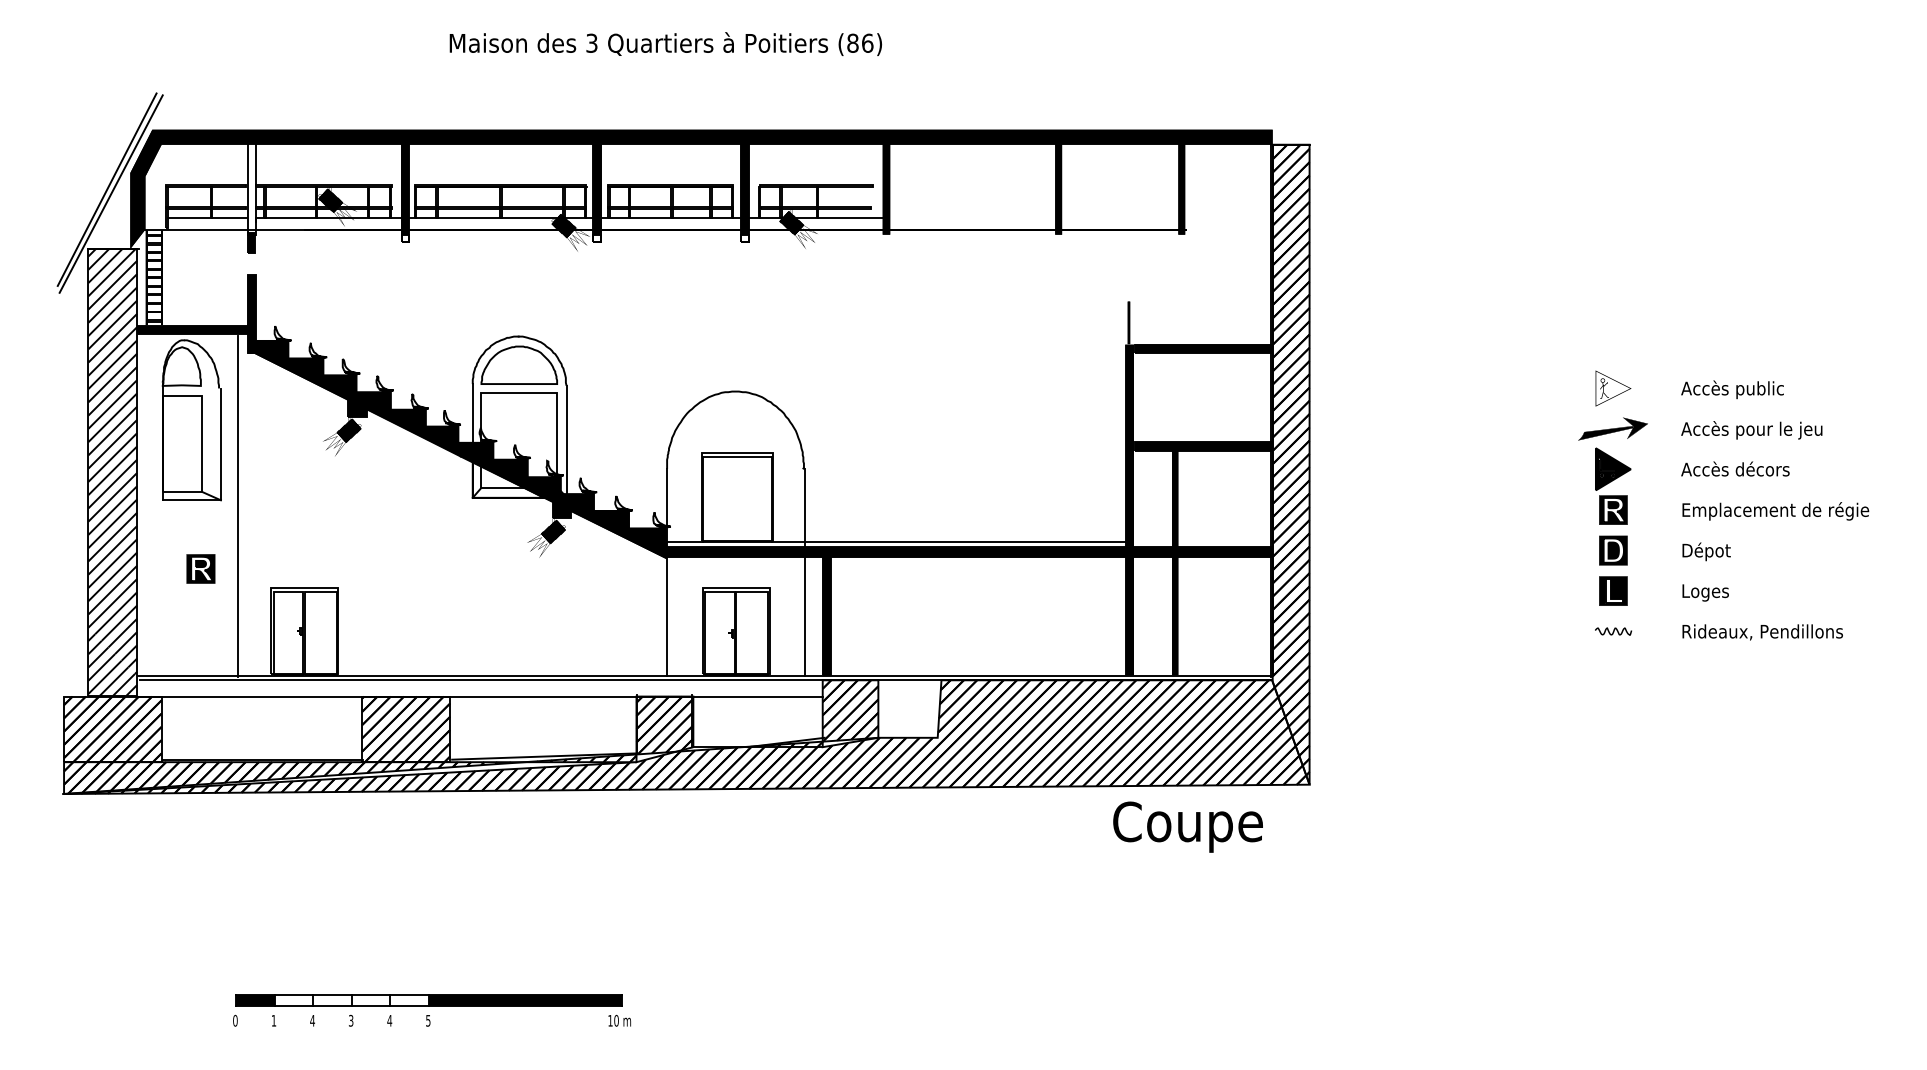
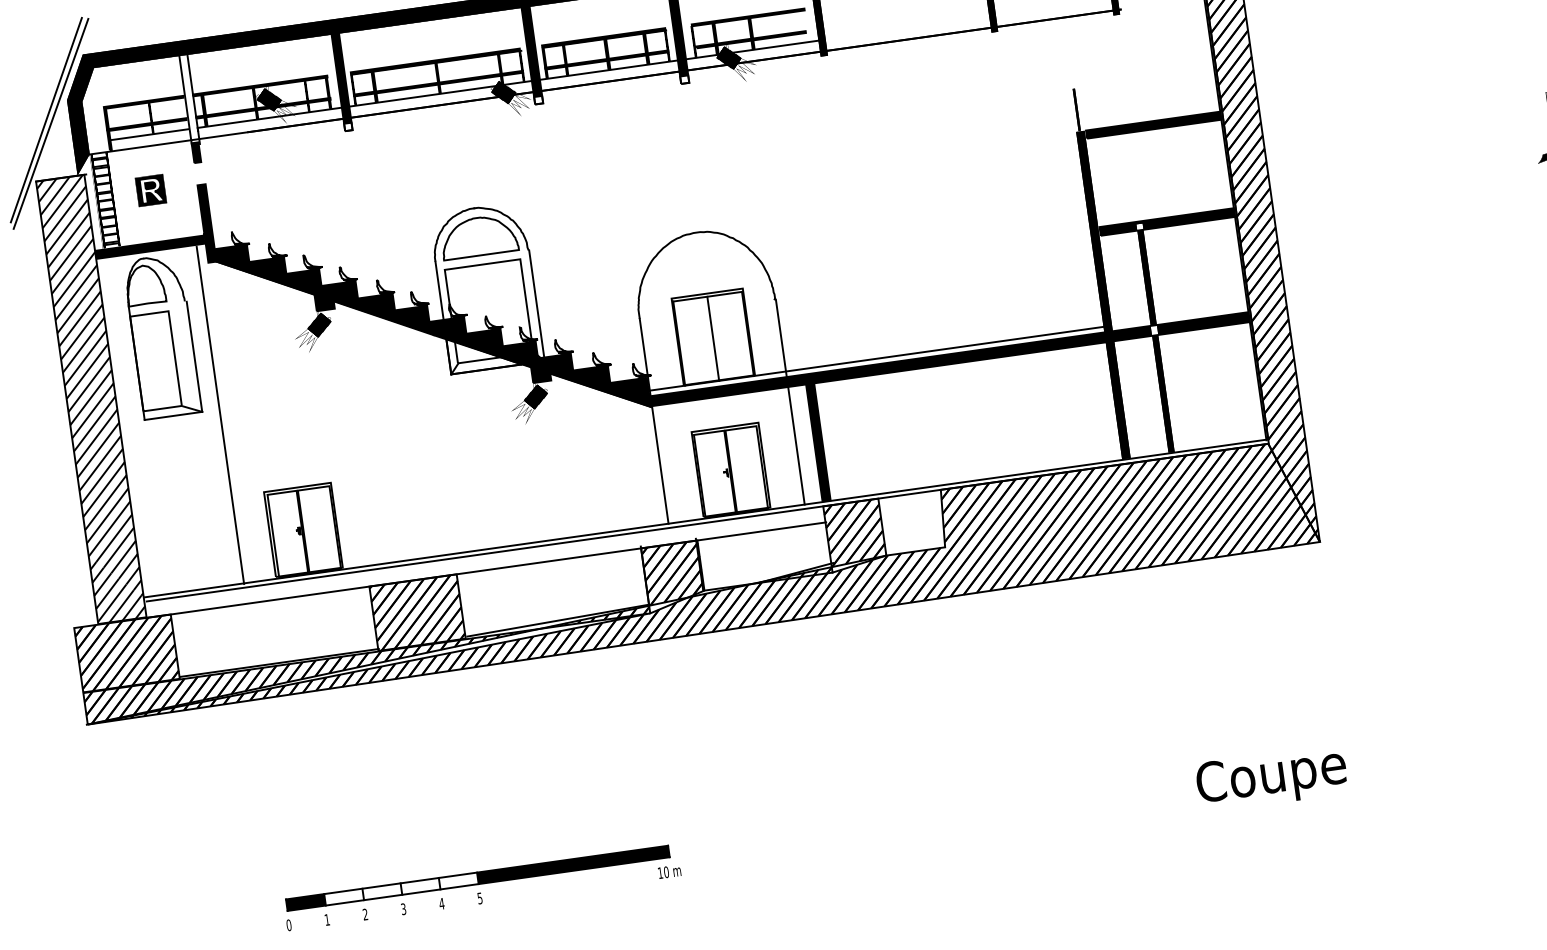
line: (737, 498) -> (713, 338), added
part: (200, 568) -> (150, 190), moved
text: (1187, 826) -> (1271, 777), moved
text: (312, 1020) -> (365, 914), 4 -> 2

